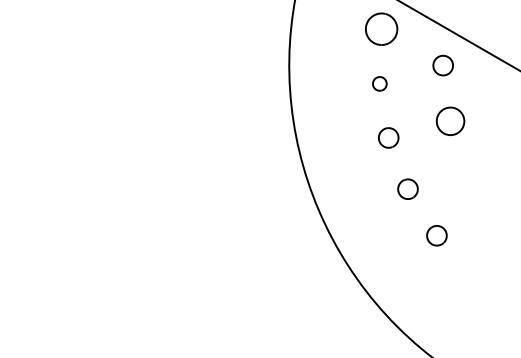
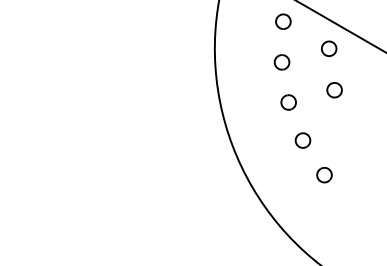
part: (381, 28) -> (283, 21), size x0.62
part: (379, 83) -> (281, 62), size x1.43
part: (450, 121) -> (334, 90), size x0.71

